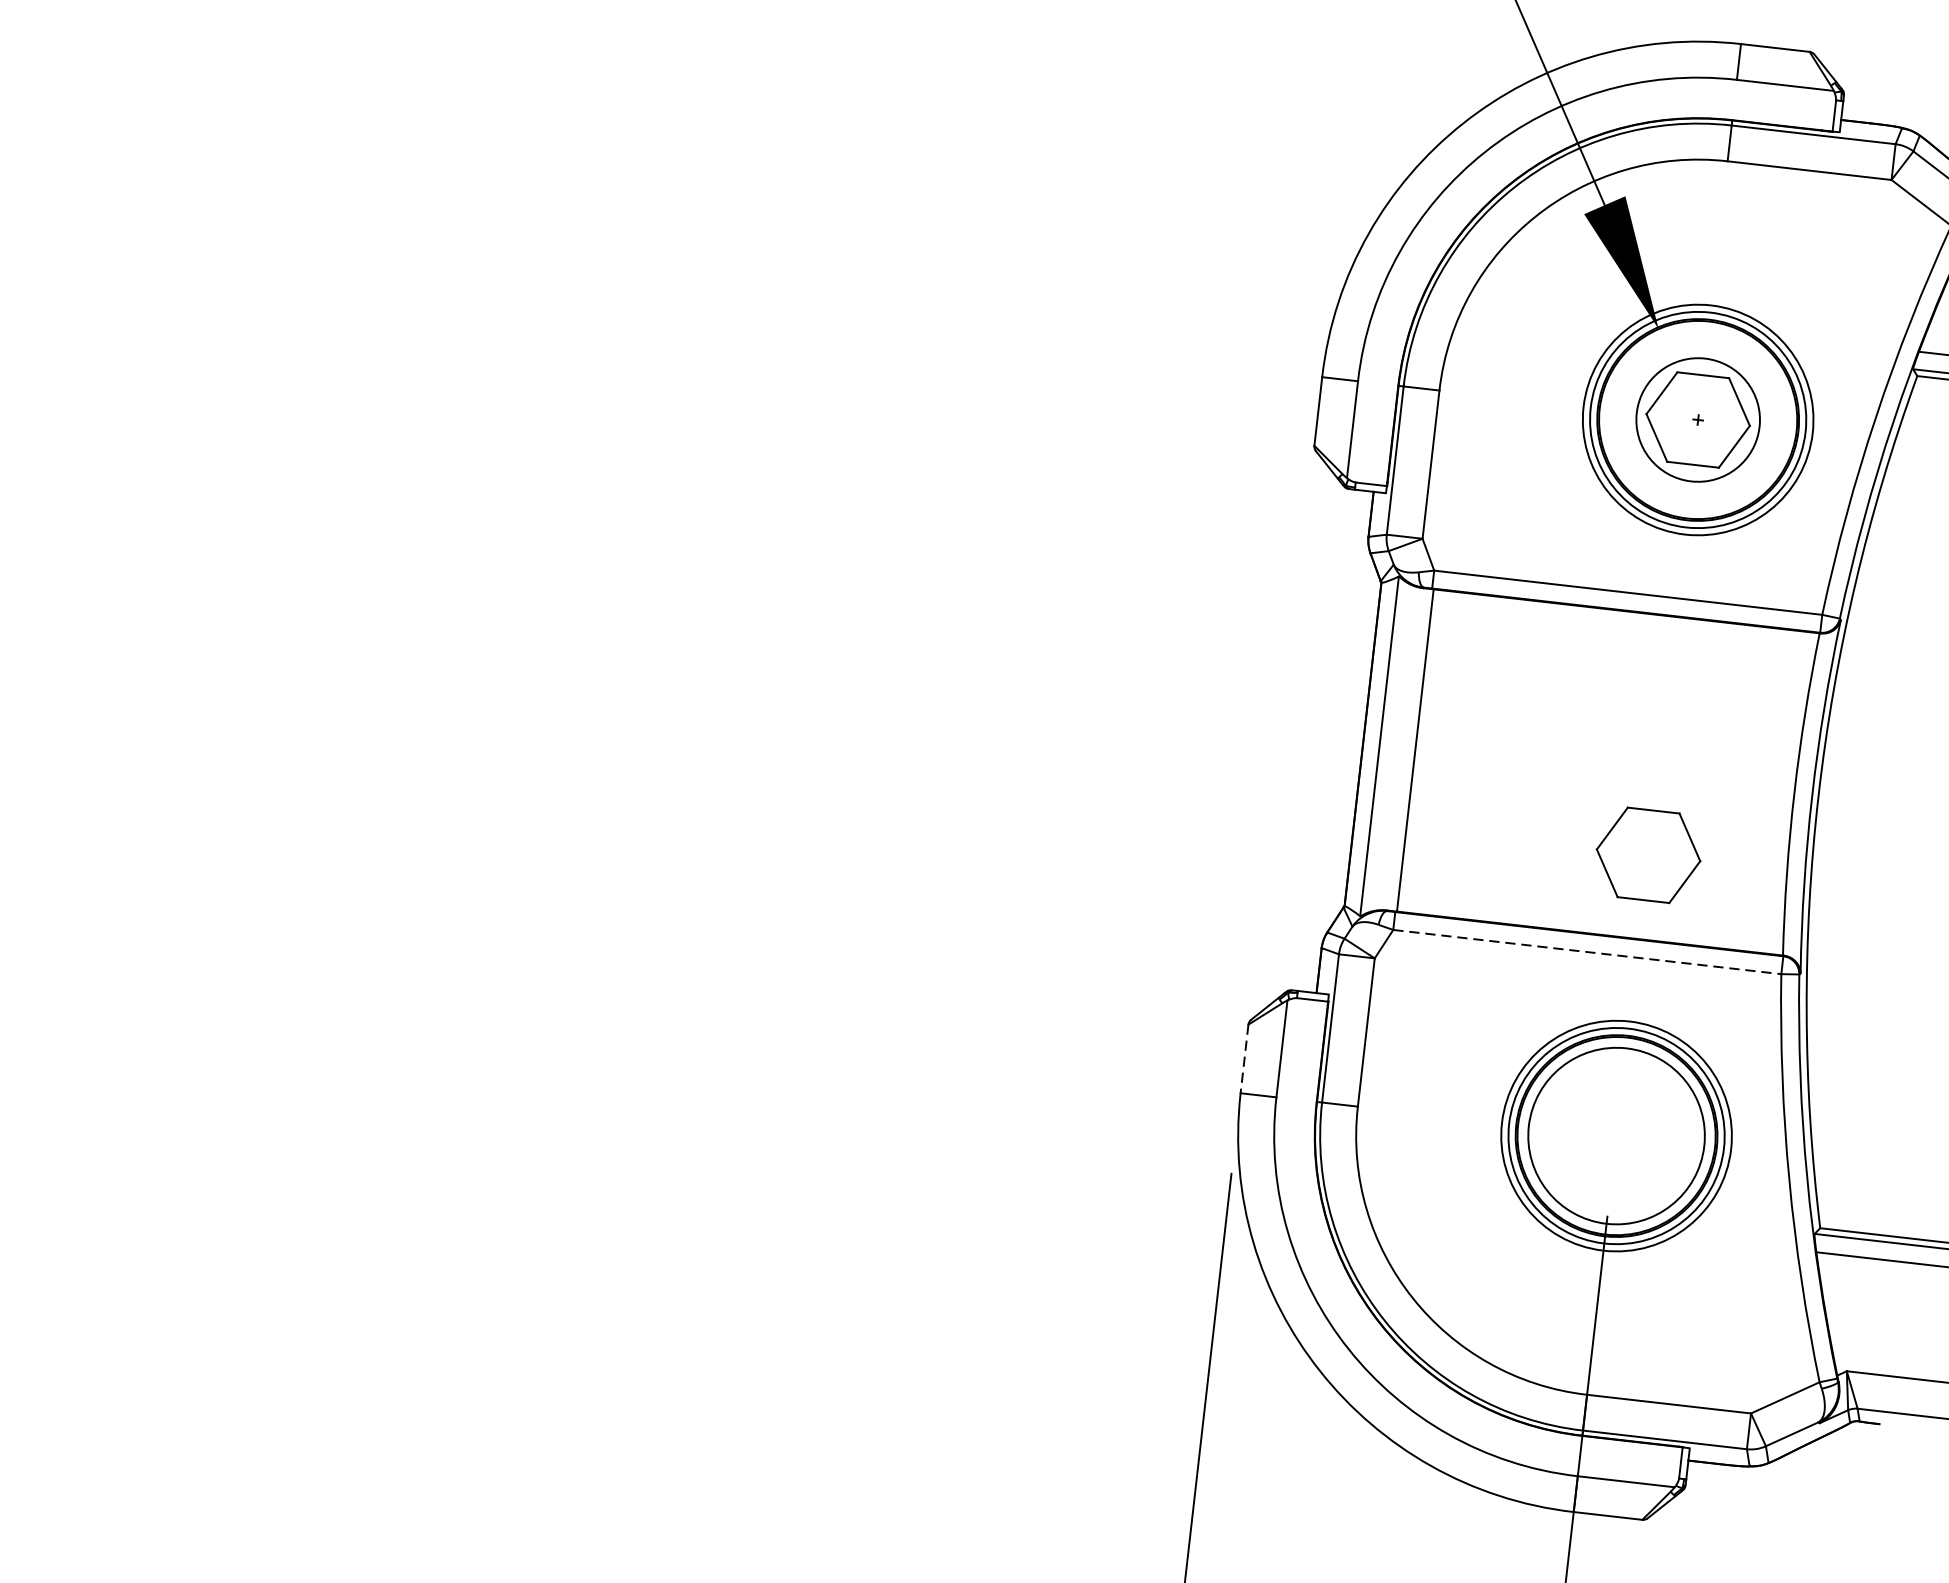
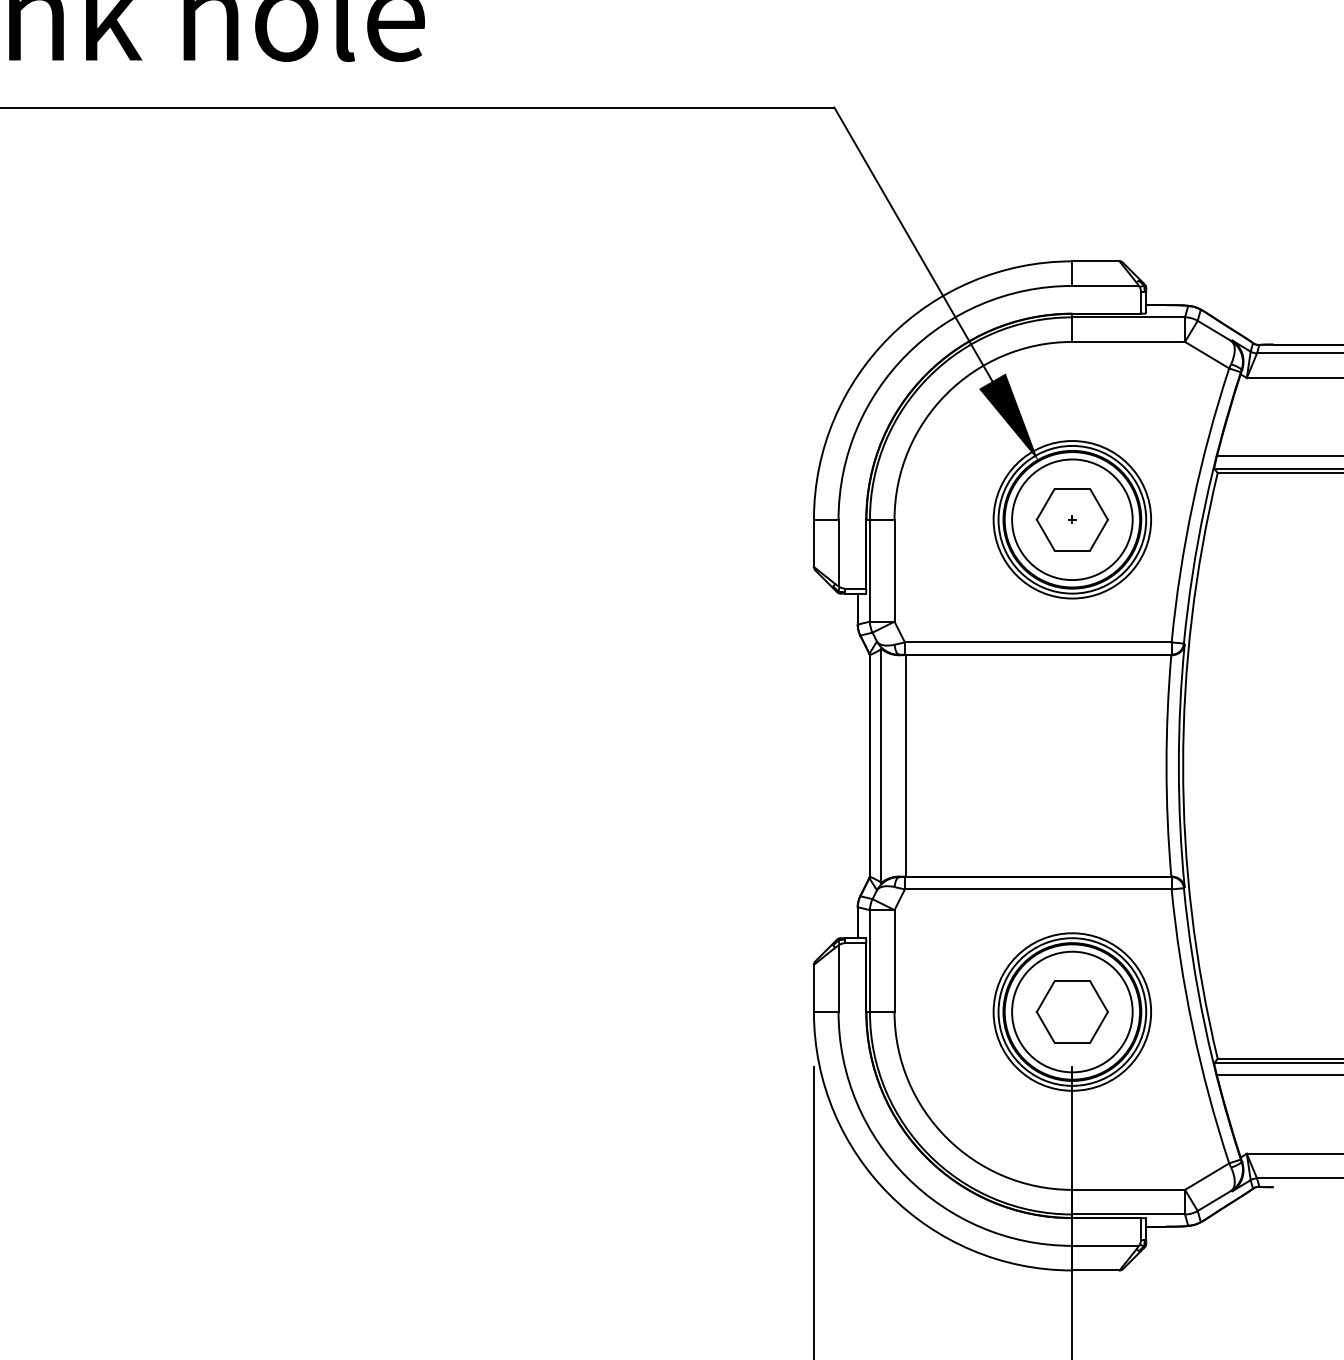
circle: (1698, 419) -> (1072, 519), size x1.43
part: (1647, 854) -> (1071, 1011), moved
line: (1587, 952) -> (1038, 889), dashed -> solid
line: (1243, 1058) -> (813, 988), dashed -> solid

